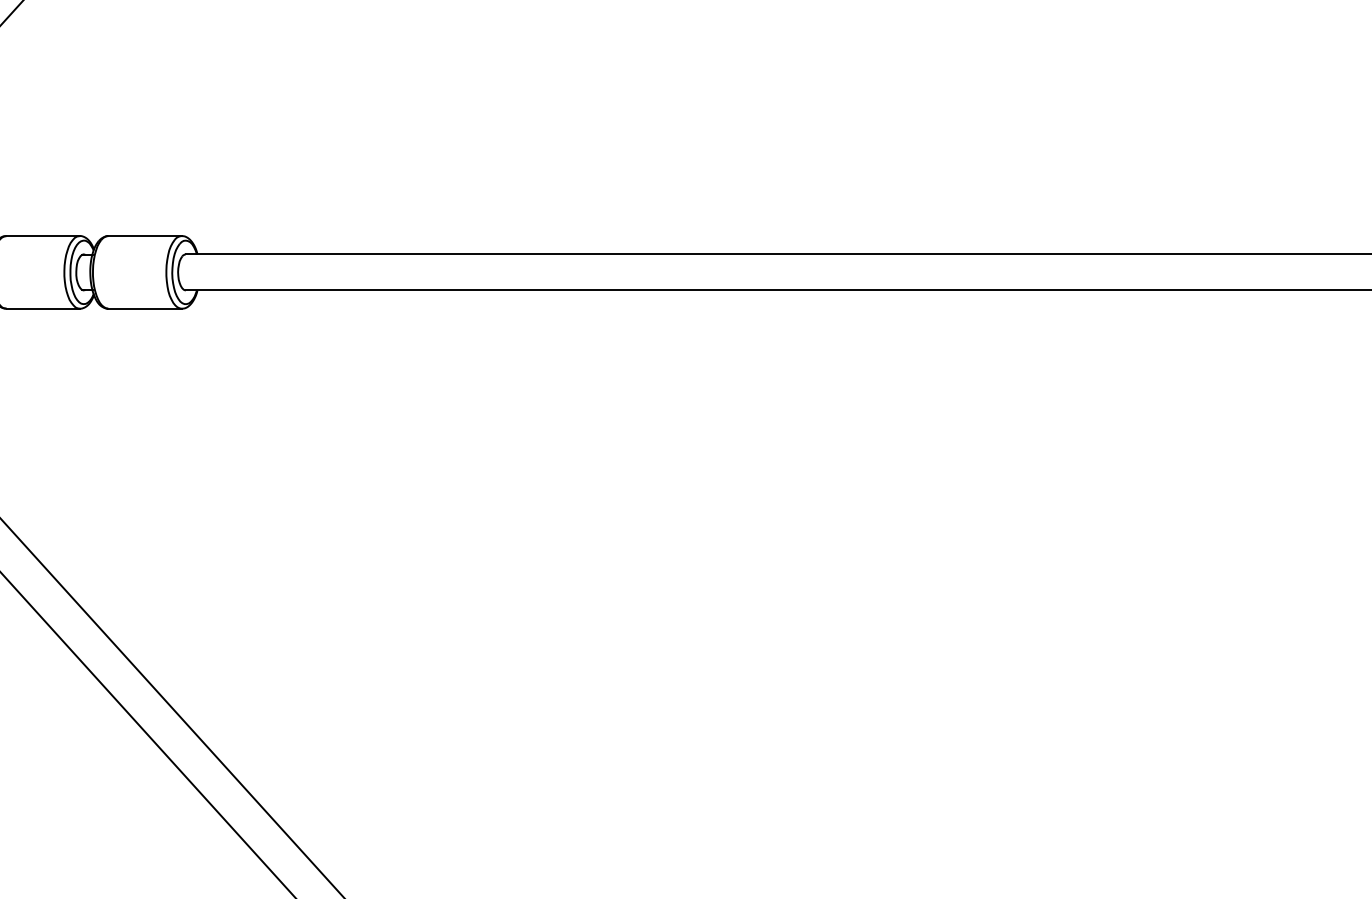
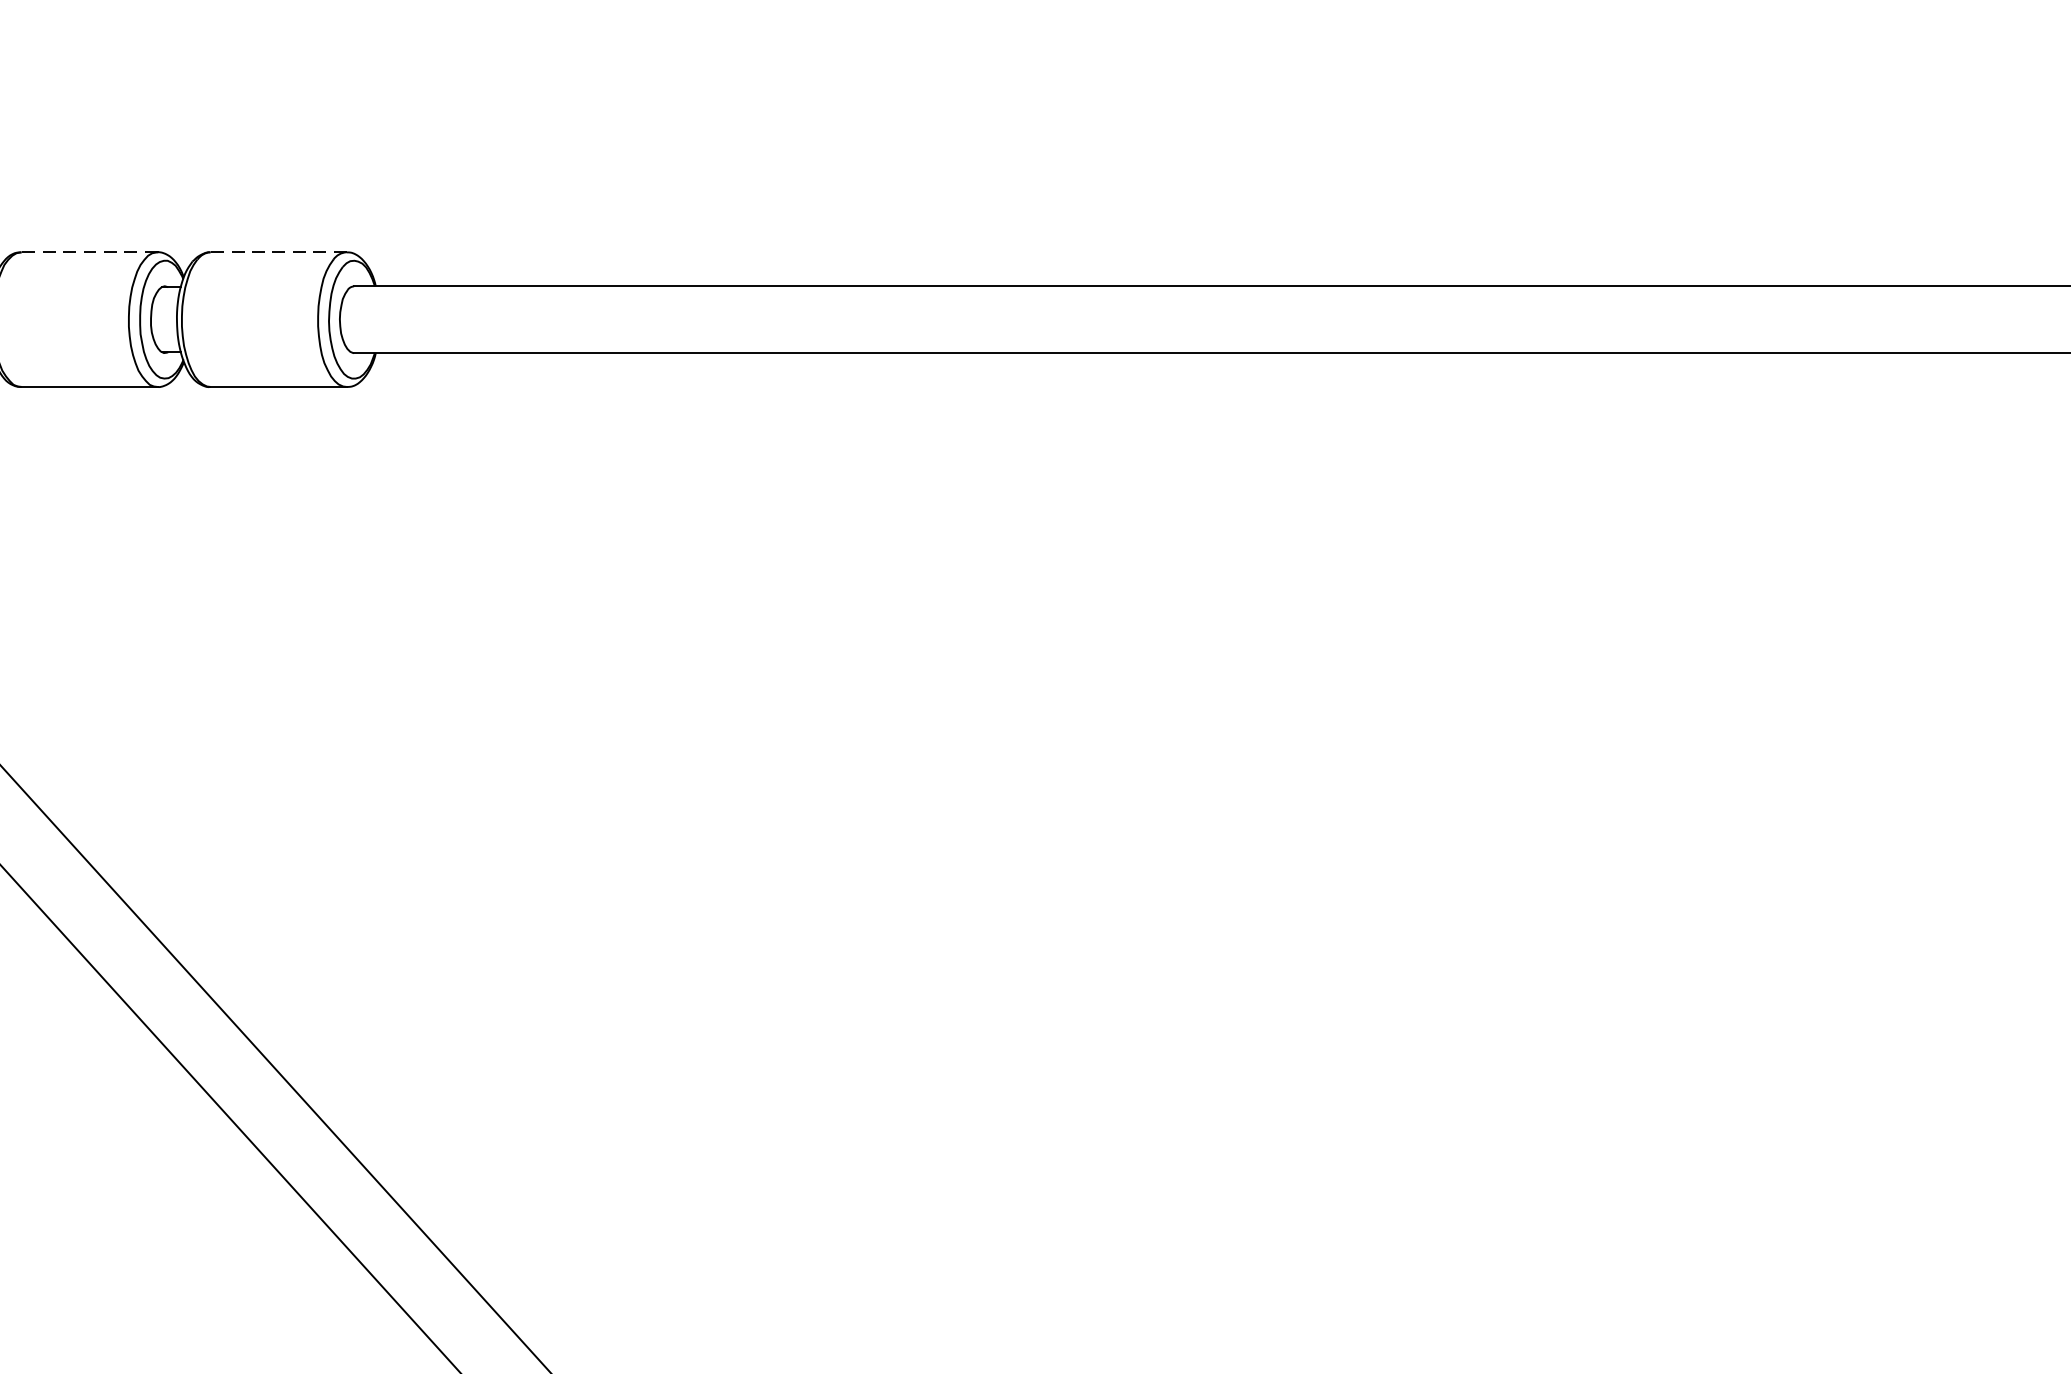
line: (43, 236) -> (90, 253), solid -> dashed
line: (145, 236) -> (279, 253), solid -> dashed

